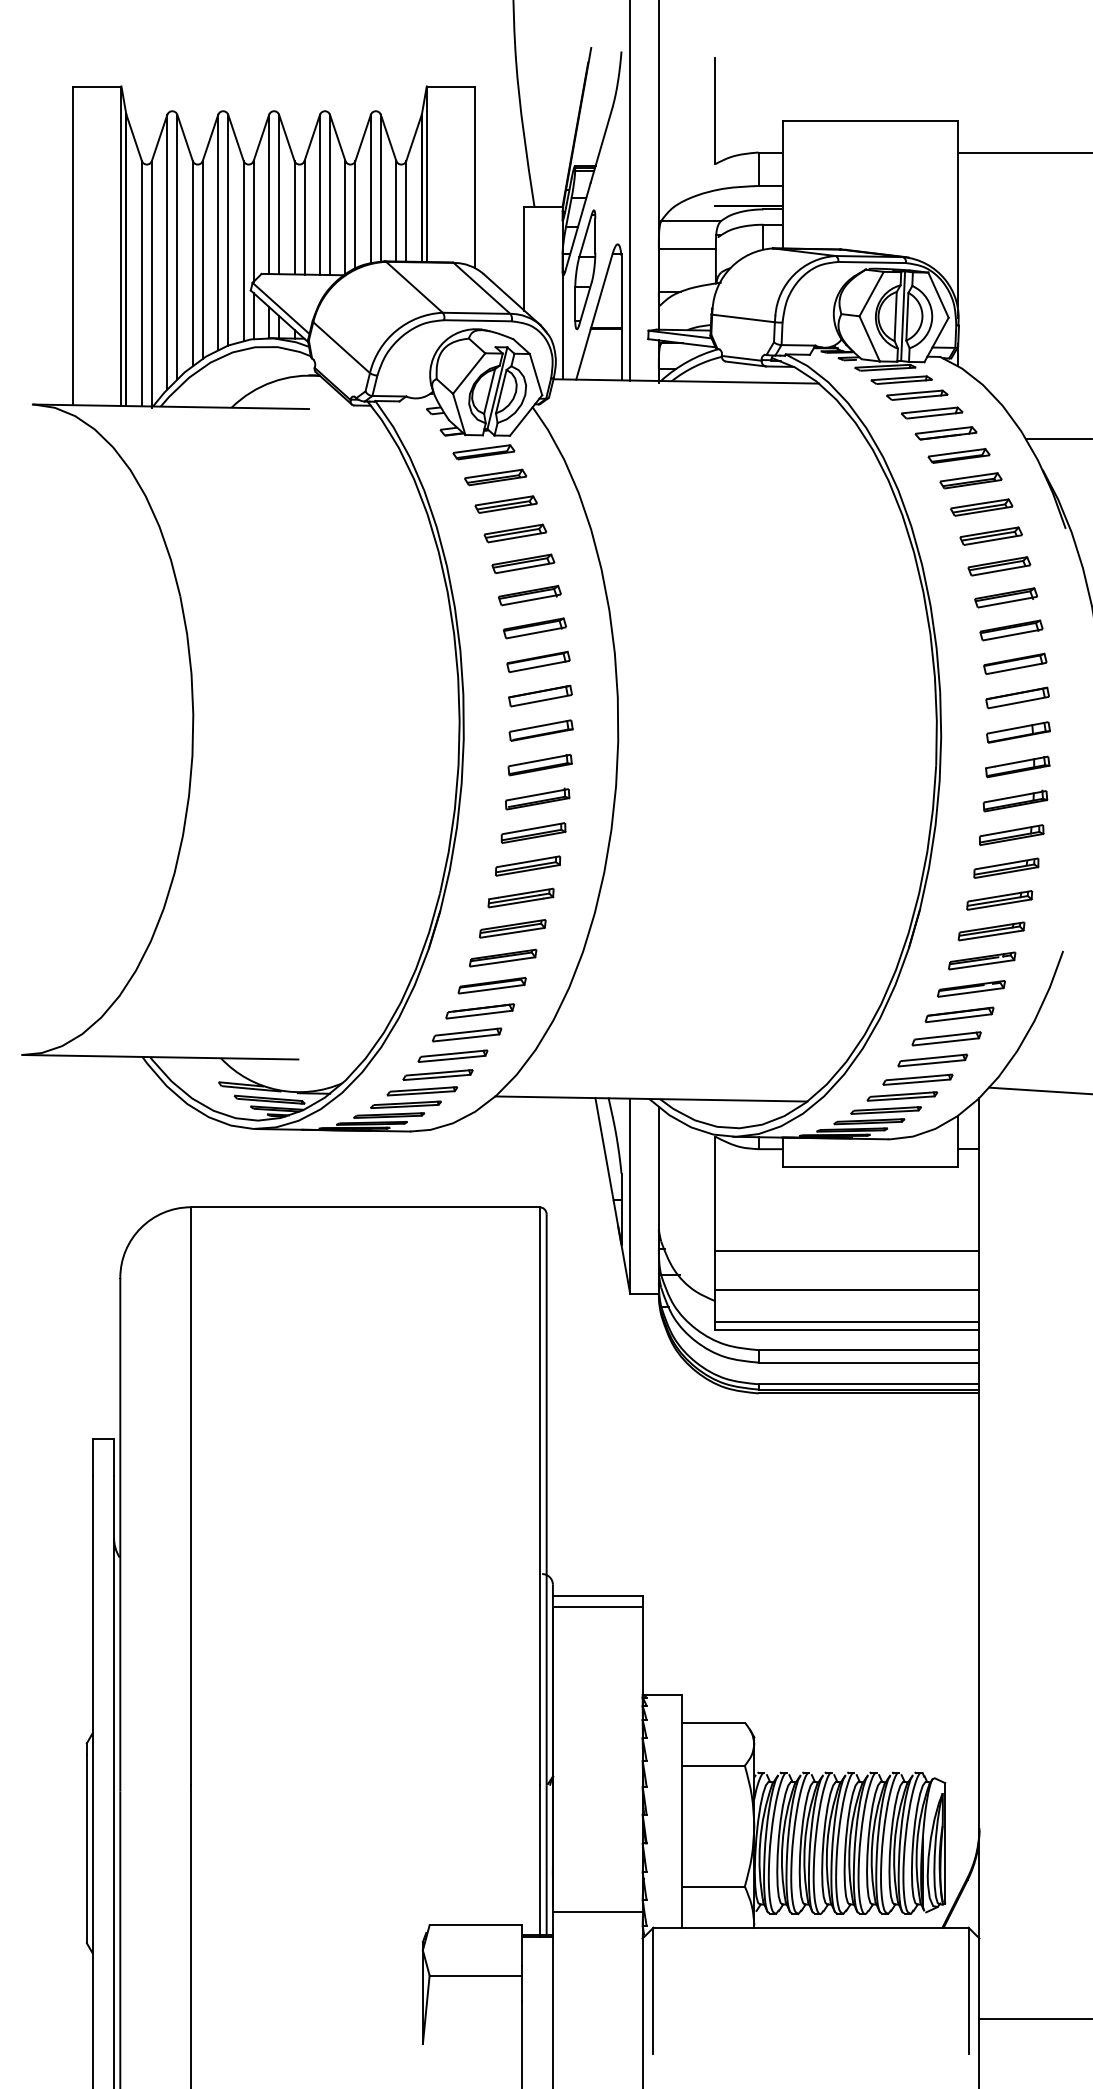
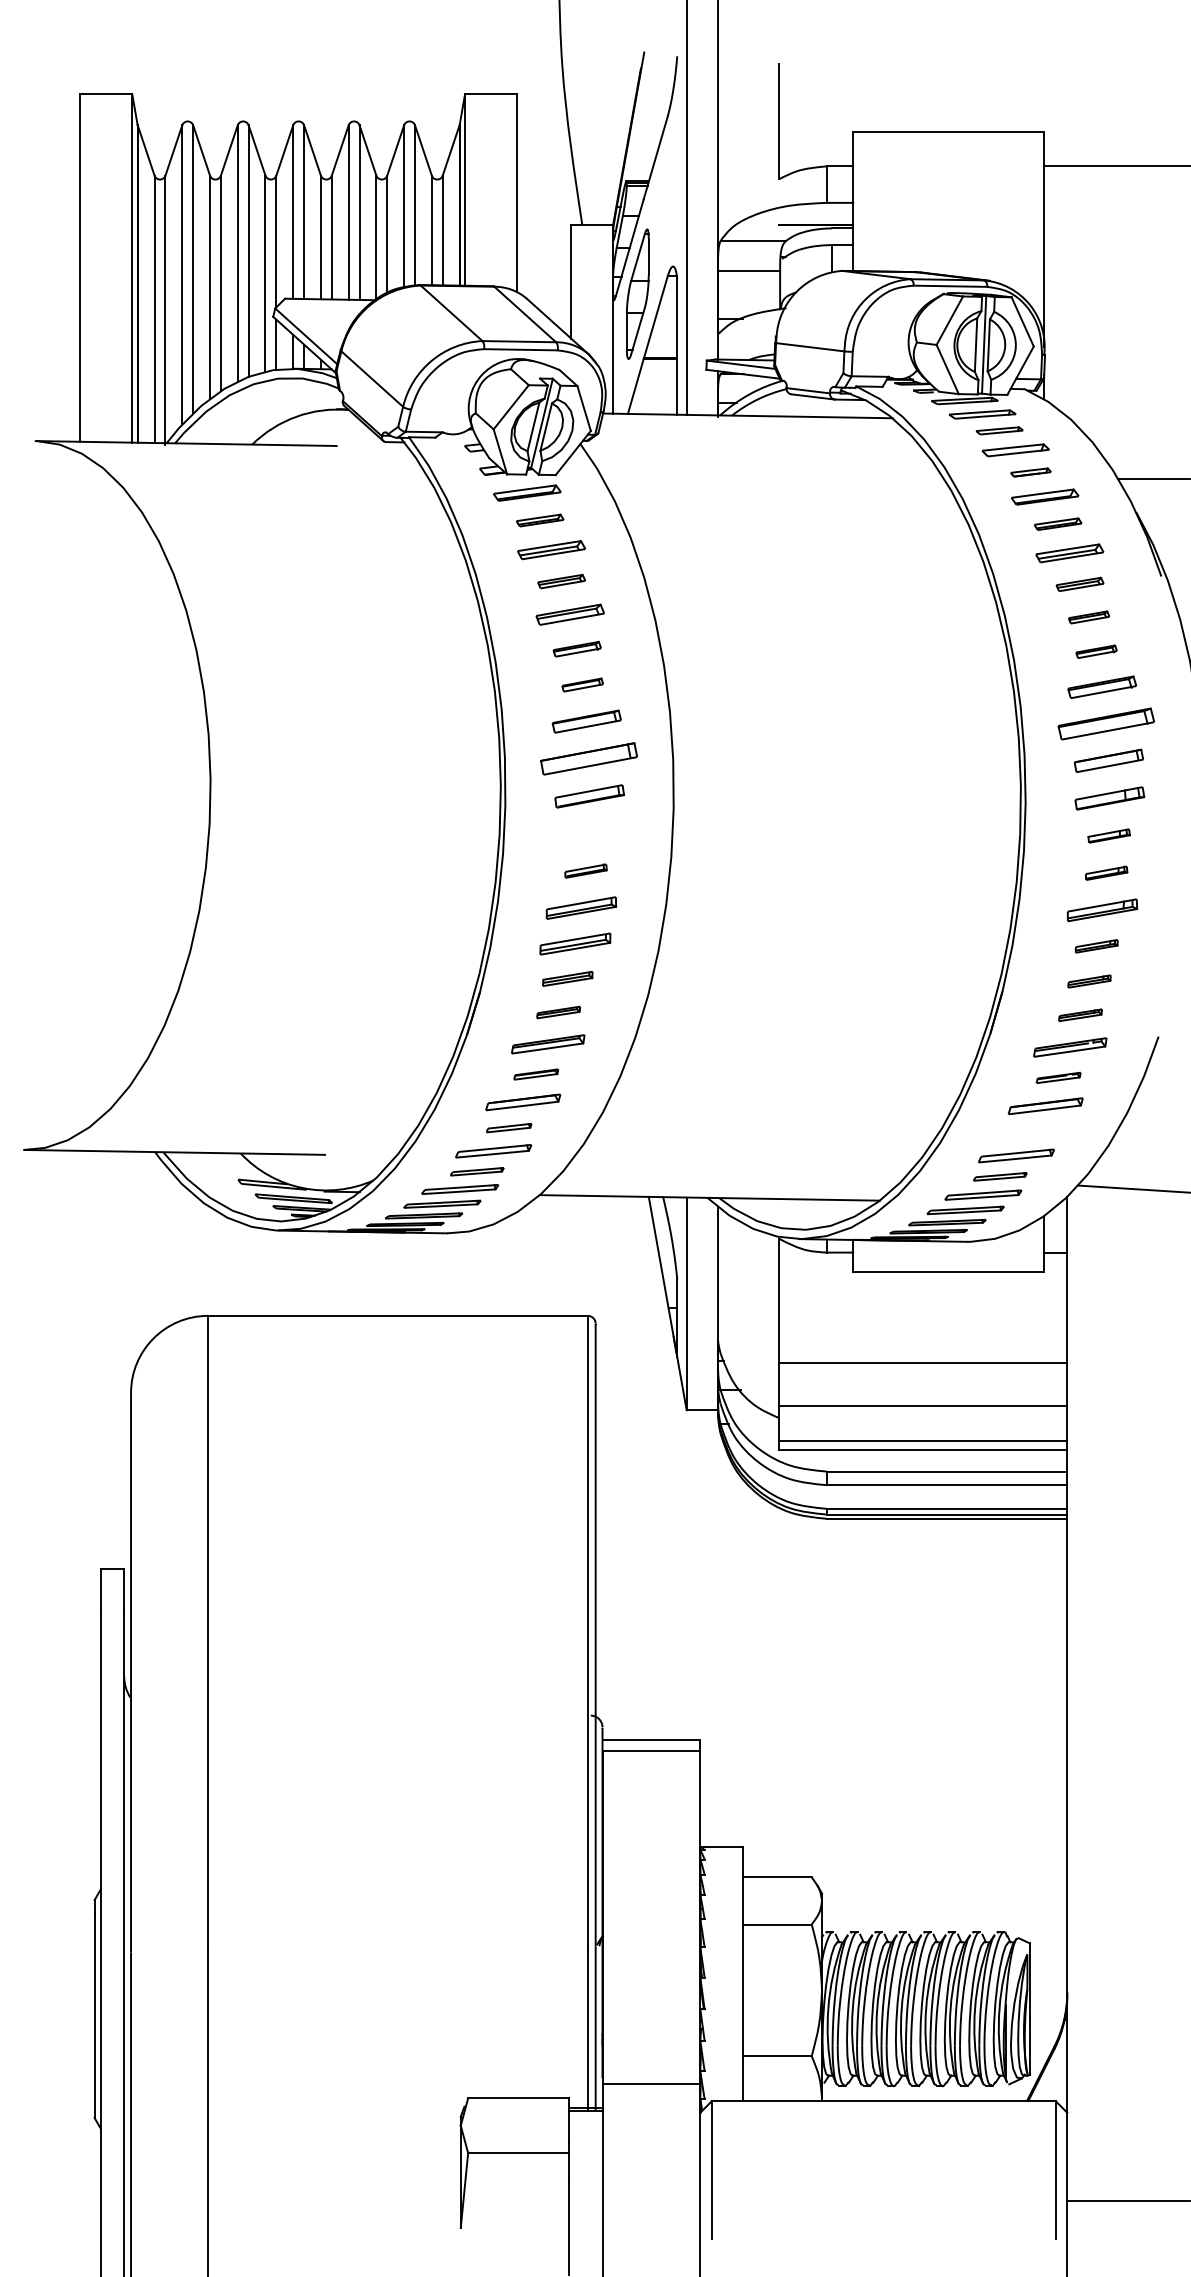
part: (917, 394) -> (999, 430), size x0.7
part: (945, 433) -> (1030, 472), size x0.6
part: (495, 477) -> (539, 520), size x0.7
part: (970, 480) -> (1057, 523), size x0.7
part: (515, 533) -> (561, 581), size x0.7
part: (990, 535) -> (1079, 583), size x0.7
part: (999, 566) -> (1089, 617), size x0.6
part: (529, 595) -> (576, 649), size x0.7
part: (1006, 597) -> (1096, 651), size x0.6
part: (534, 628) -> (582, 685), size x0.6
part: (1015, 663) -> (1106, 723), size x1.4
part: (540, 695) -> (588, 758), size x1.4
part: (539, 765) -> (587, 834), removed
part: (1017, 766) -> (1108, 835), size x0.6
part: (537, 798) -> (585, 870), size x0.6
part: (1015, 800) -> (1106, 872), size x0.6
part: (1006, 867) -> (1096, 945), size x0.6
part: (520, 897) -> (567, 978), size x0.7
part: (999, 900) -> (1089, 981), size x0.6
part: (512, 928) -> (558, 1012), size x0.6
part: (991, 931) -> (1080, 1015), size x0.6
part: (491, 985) -> (535, 1074), size x0.6
part: (971, 988) -> (1058, 1077), size x0.6
part: (467, 1034) -> (509, 1127), size x0.6
part: (946, 1038) -> (1031, 1131), removed
part: (437, 1074) -> (476, 1171), size x0.7
part: (917, 1079) -> (999, 1176), size x0.7

